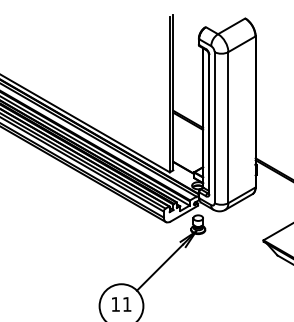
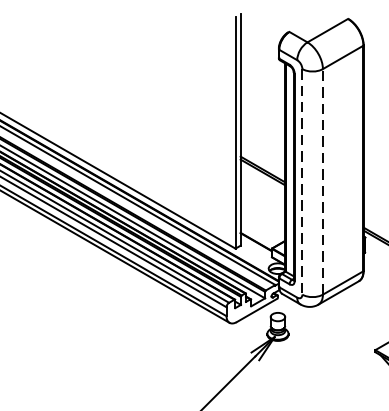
line: (214, 127) -> (302, 181), solid -> dashed
line: (228, 127) -> (323, 181), solid -> dashed

